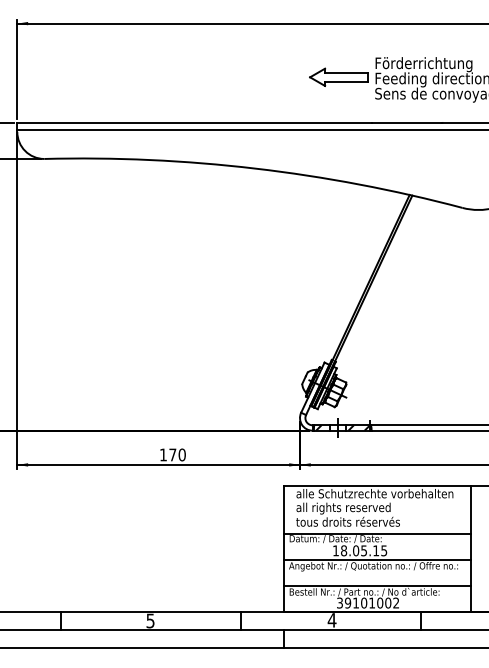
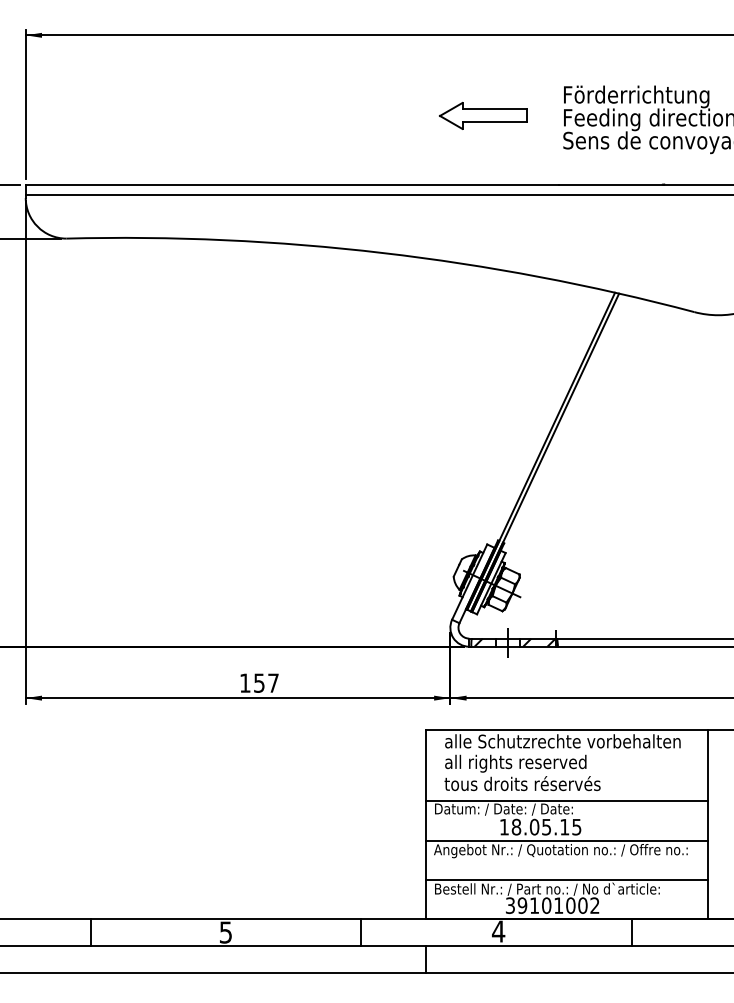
part: (338, 76) -> (482, 114), moved
text: (177, 454) -> (266, 682), 170 -> 157

